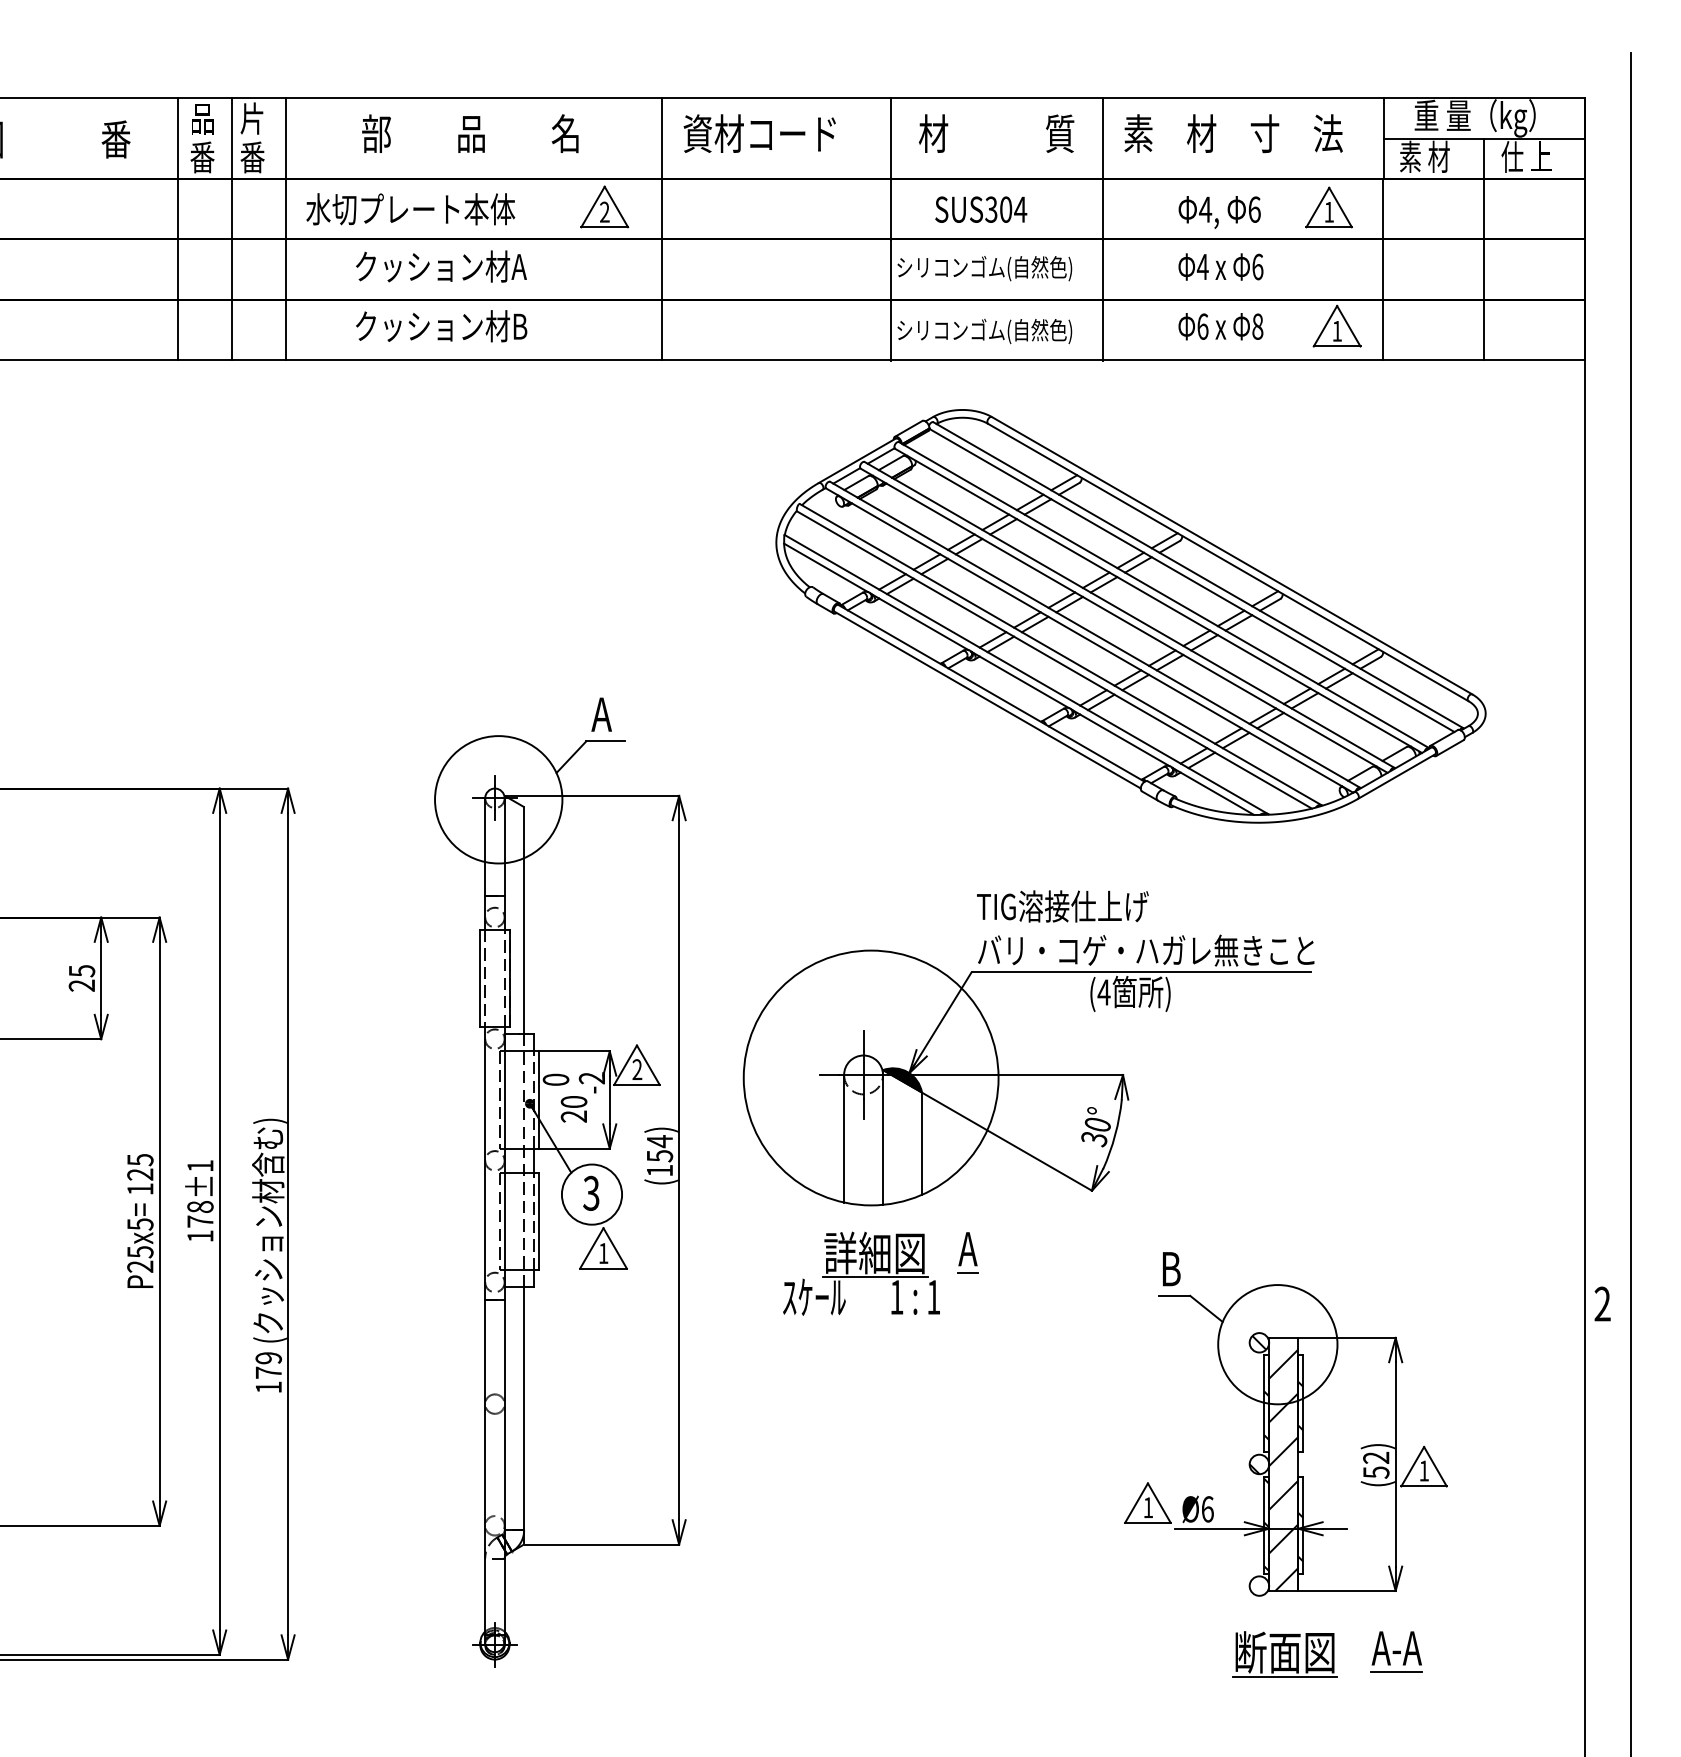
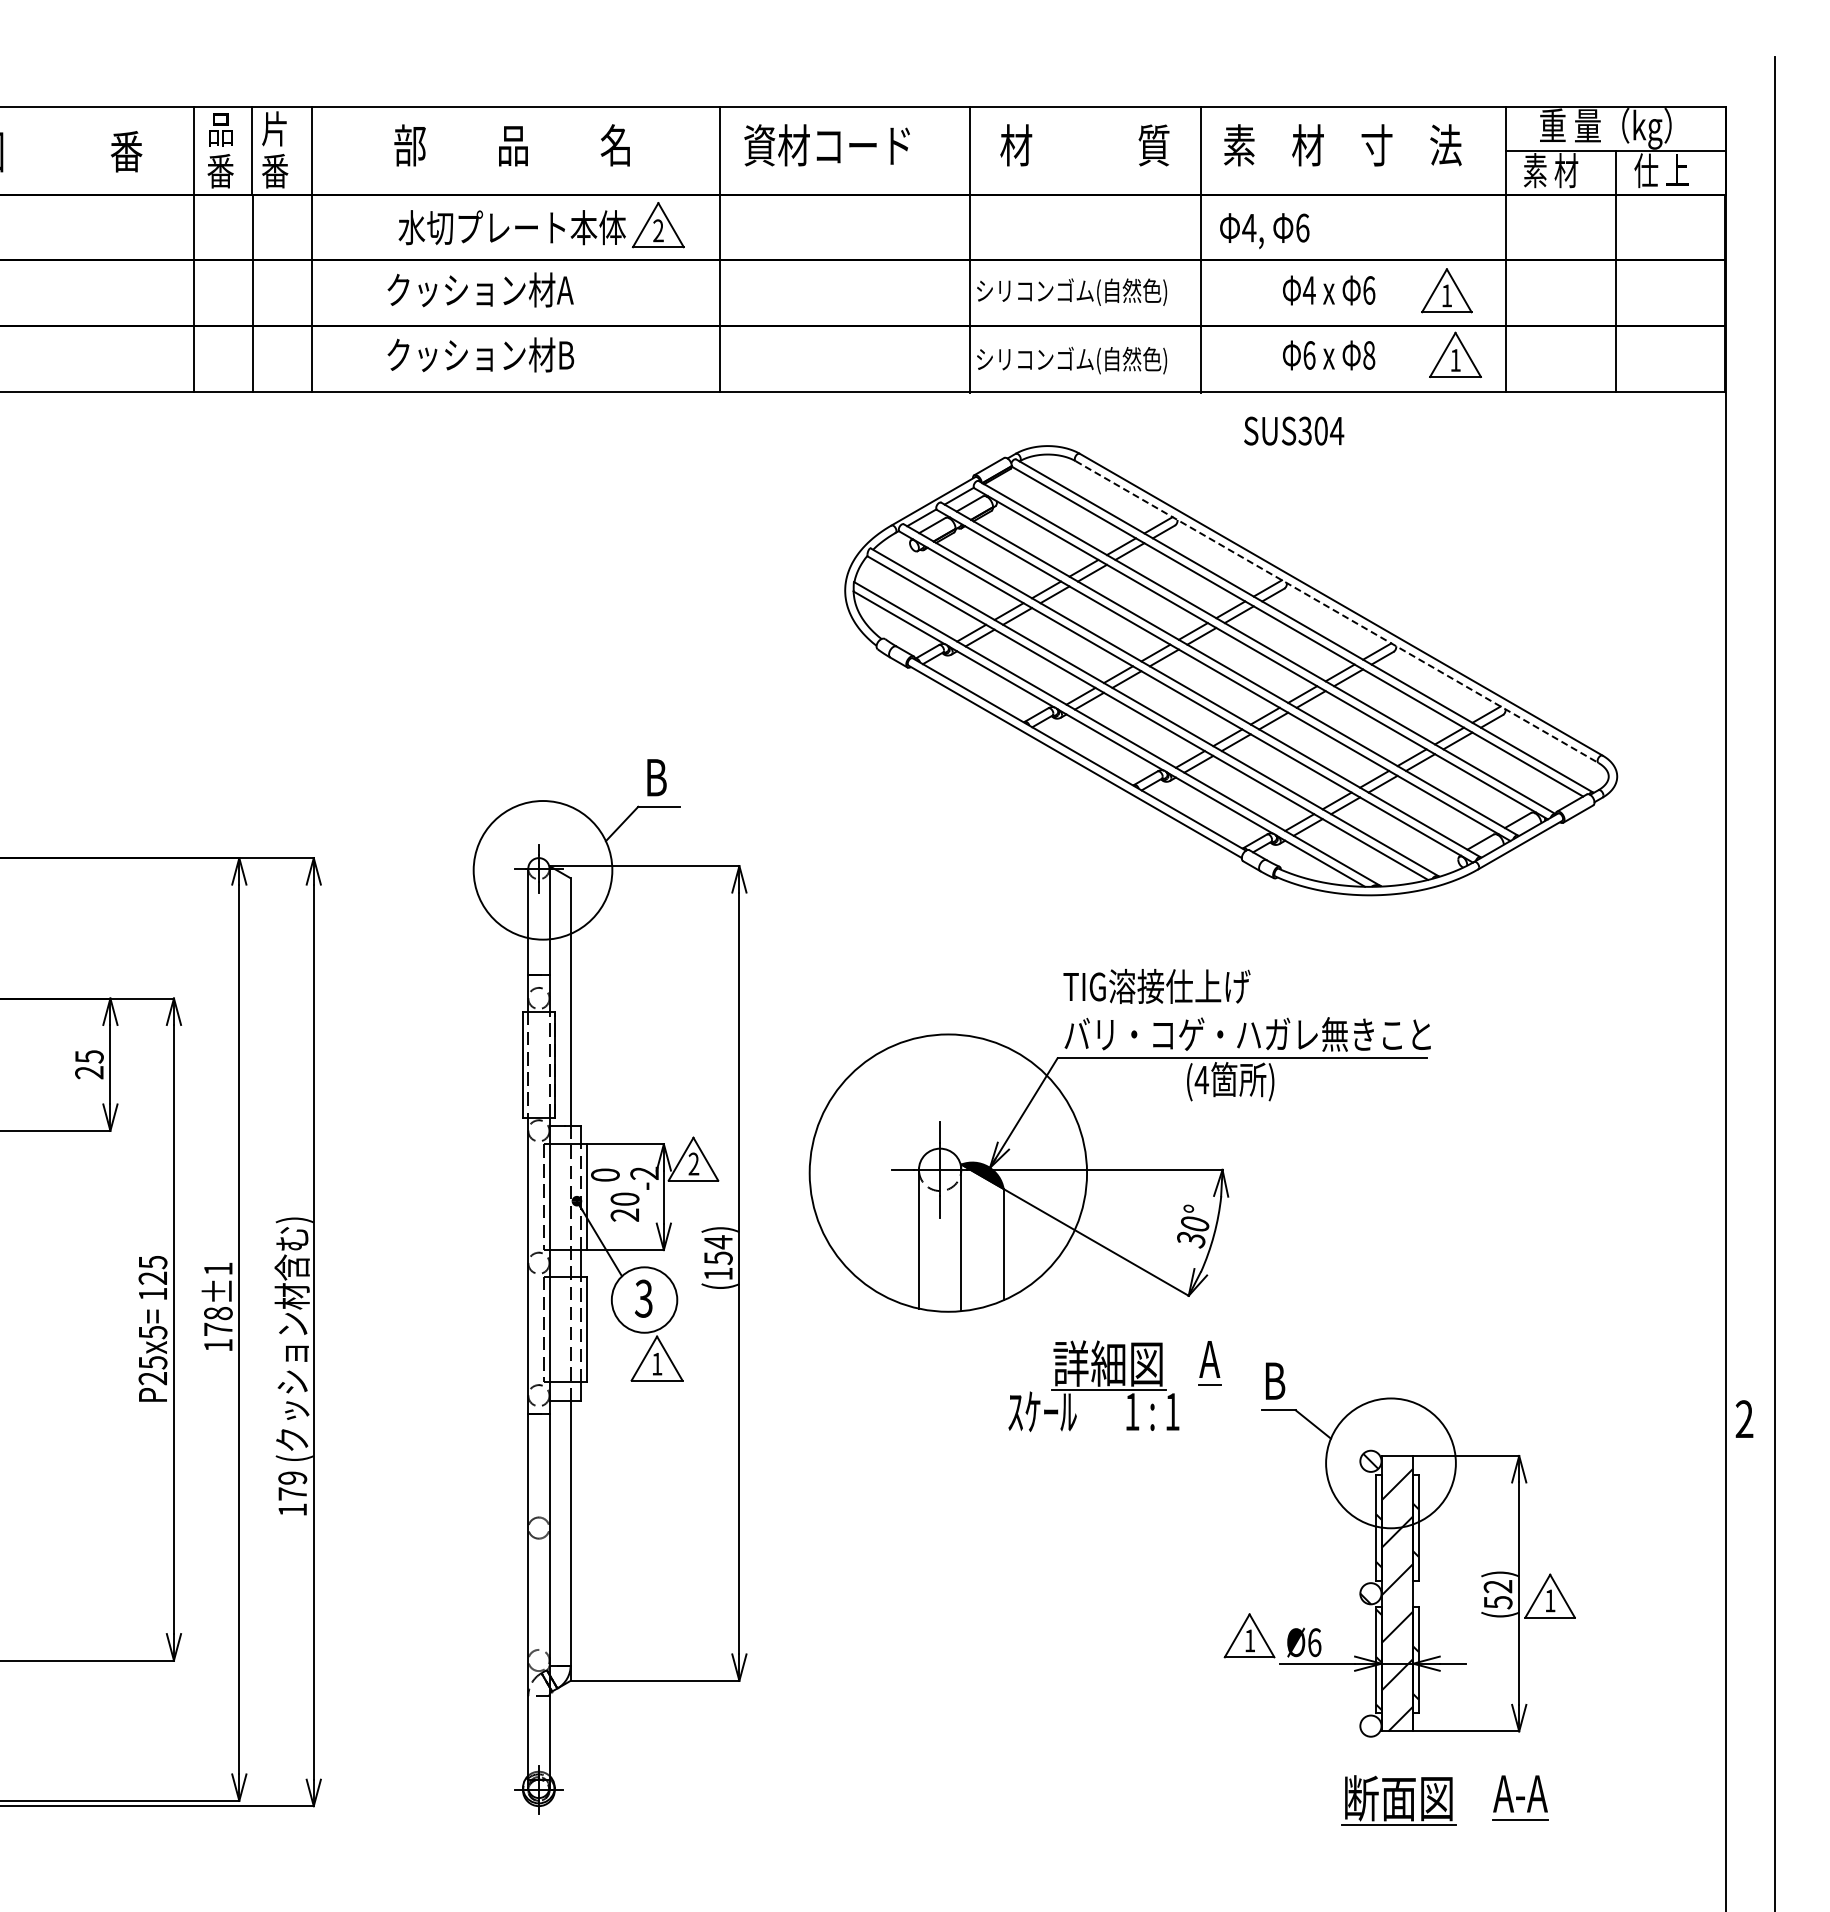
part: (1328, 207) -> (1446, 290), moved
text: (410, 209) -> (511, 227), moved
text: (981, 209) -> (1294, 430), moved
text: (1219, 212) -> (1264, 231), moved
line: (1228, 562) -> (1337, 612), solid -> dashed
text: (602, 714) -> (655, 777), A -> B
part: (880, 1274) -> (1114, 1386), moved

